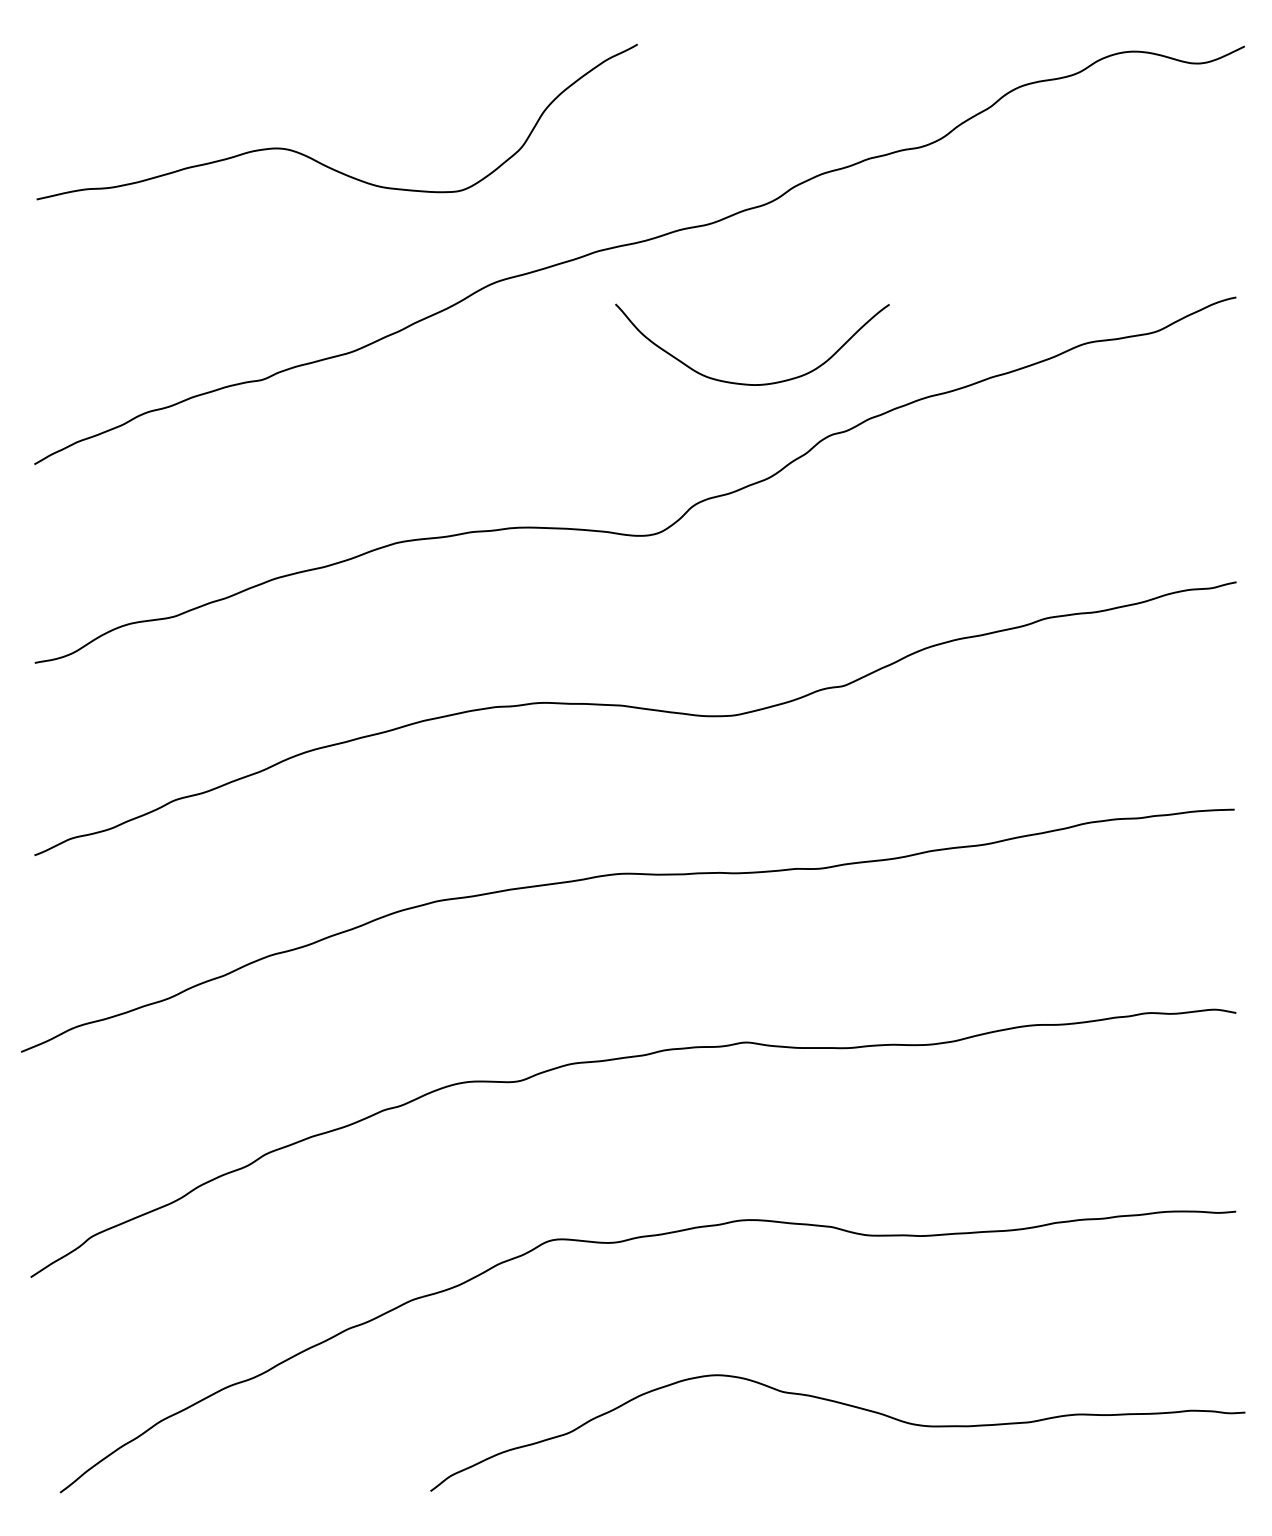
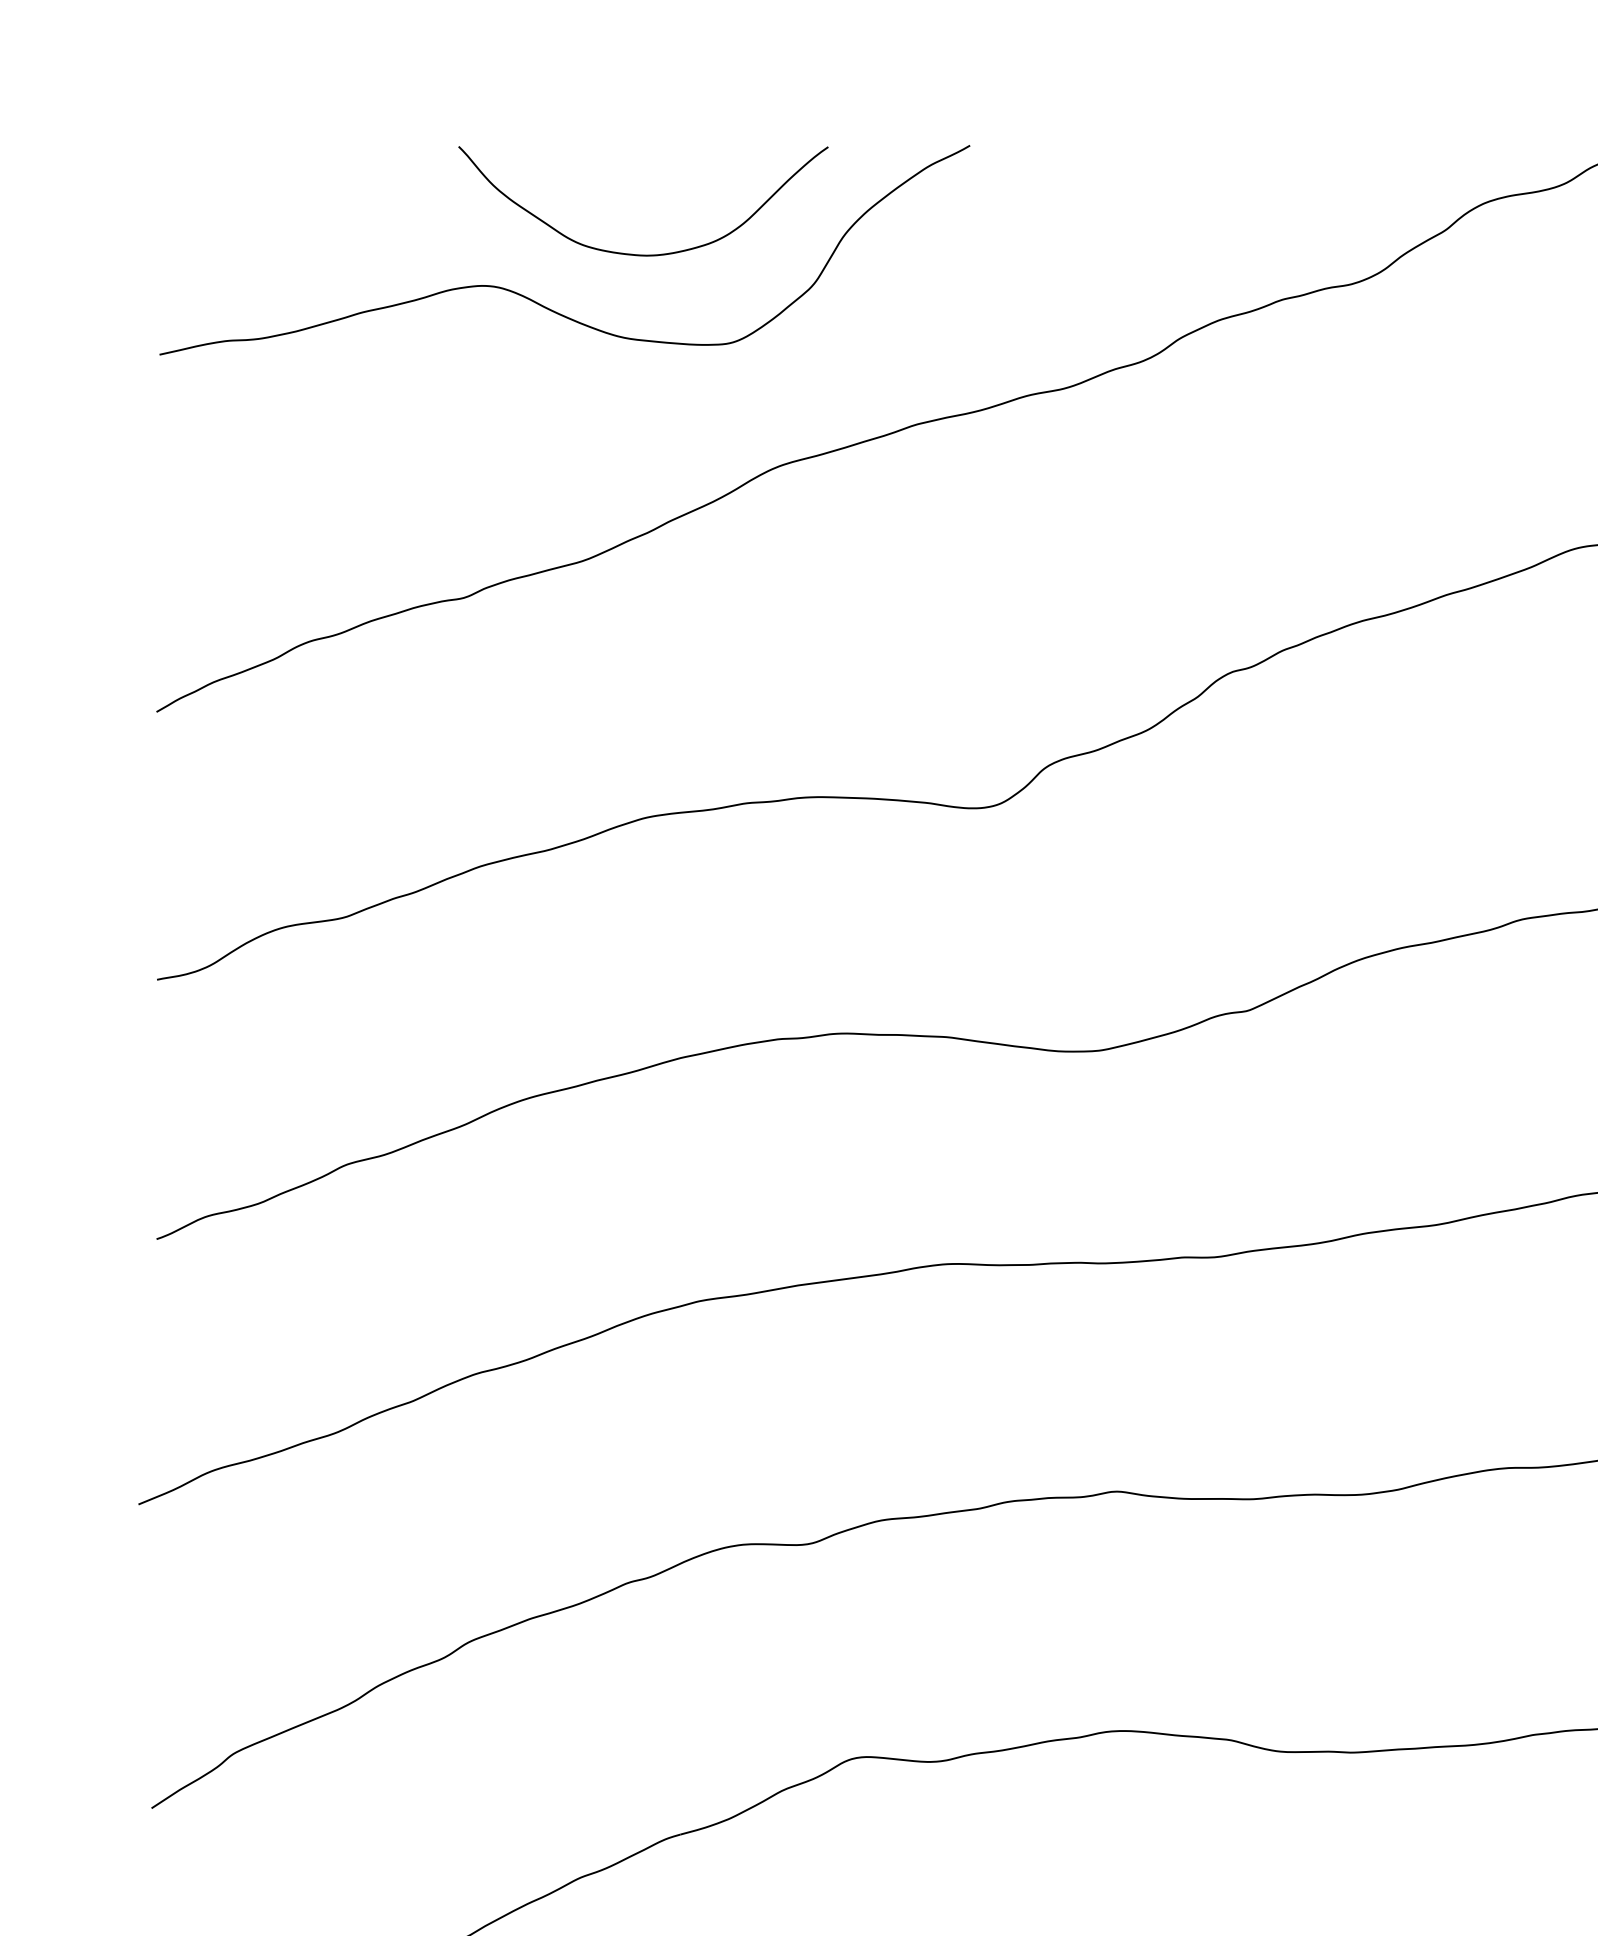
curve: (748, 383) -> (638, 253), moved

